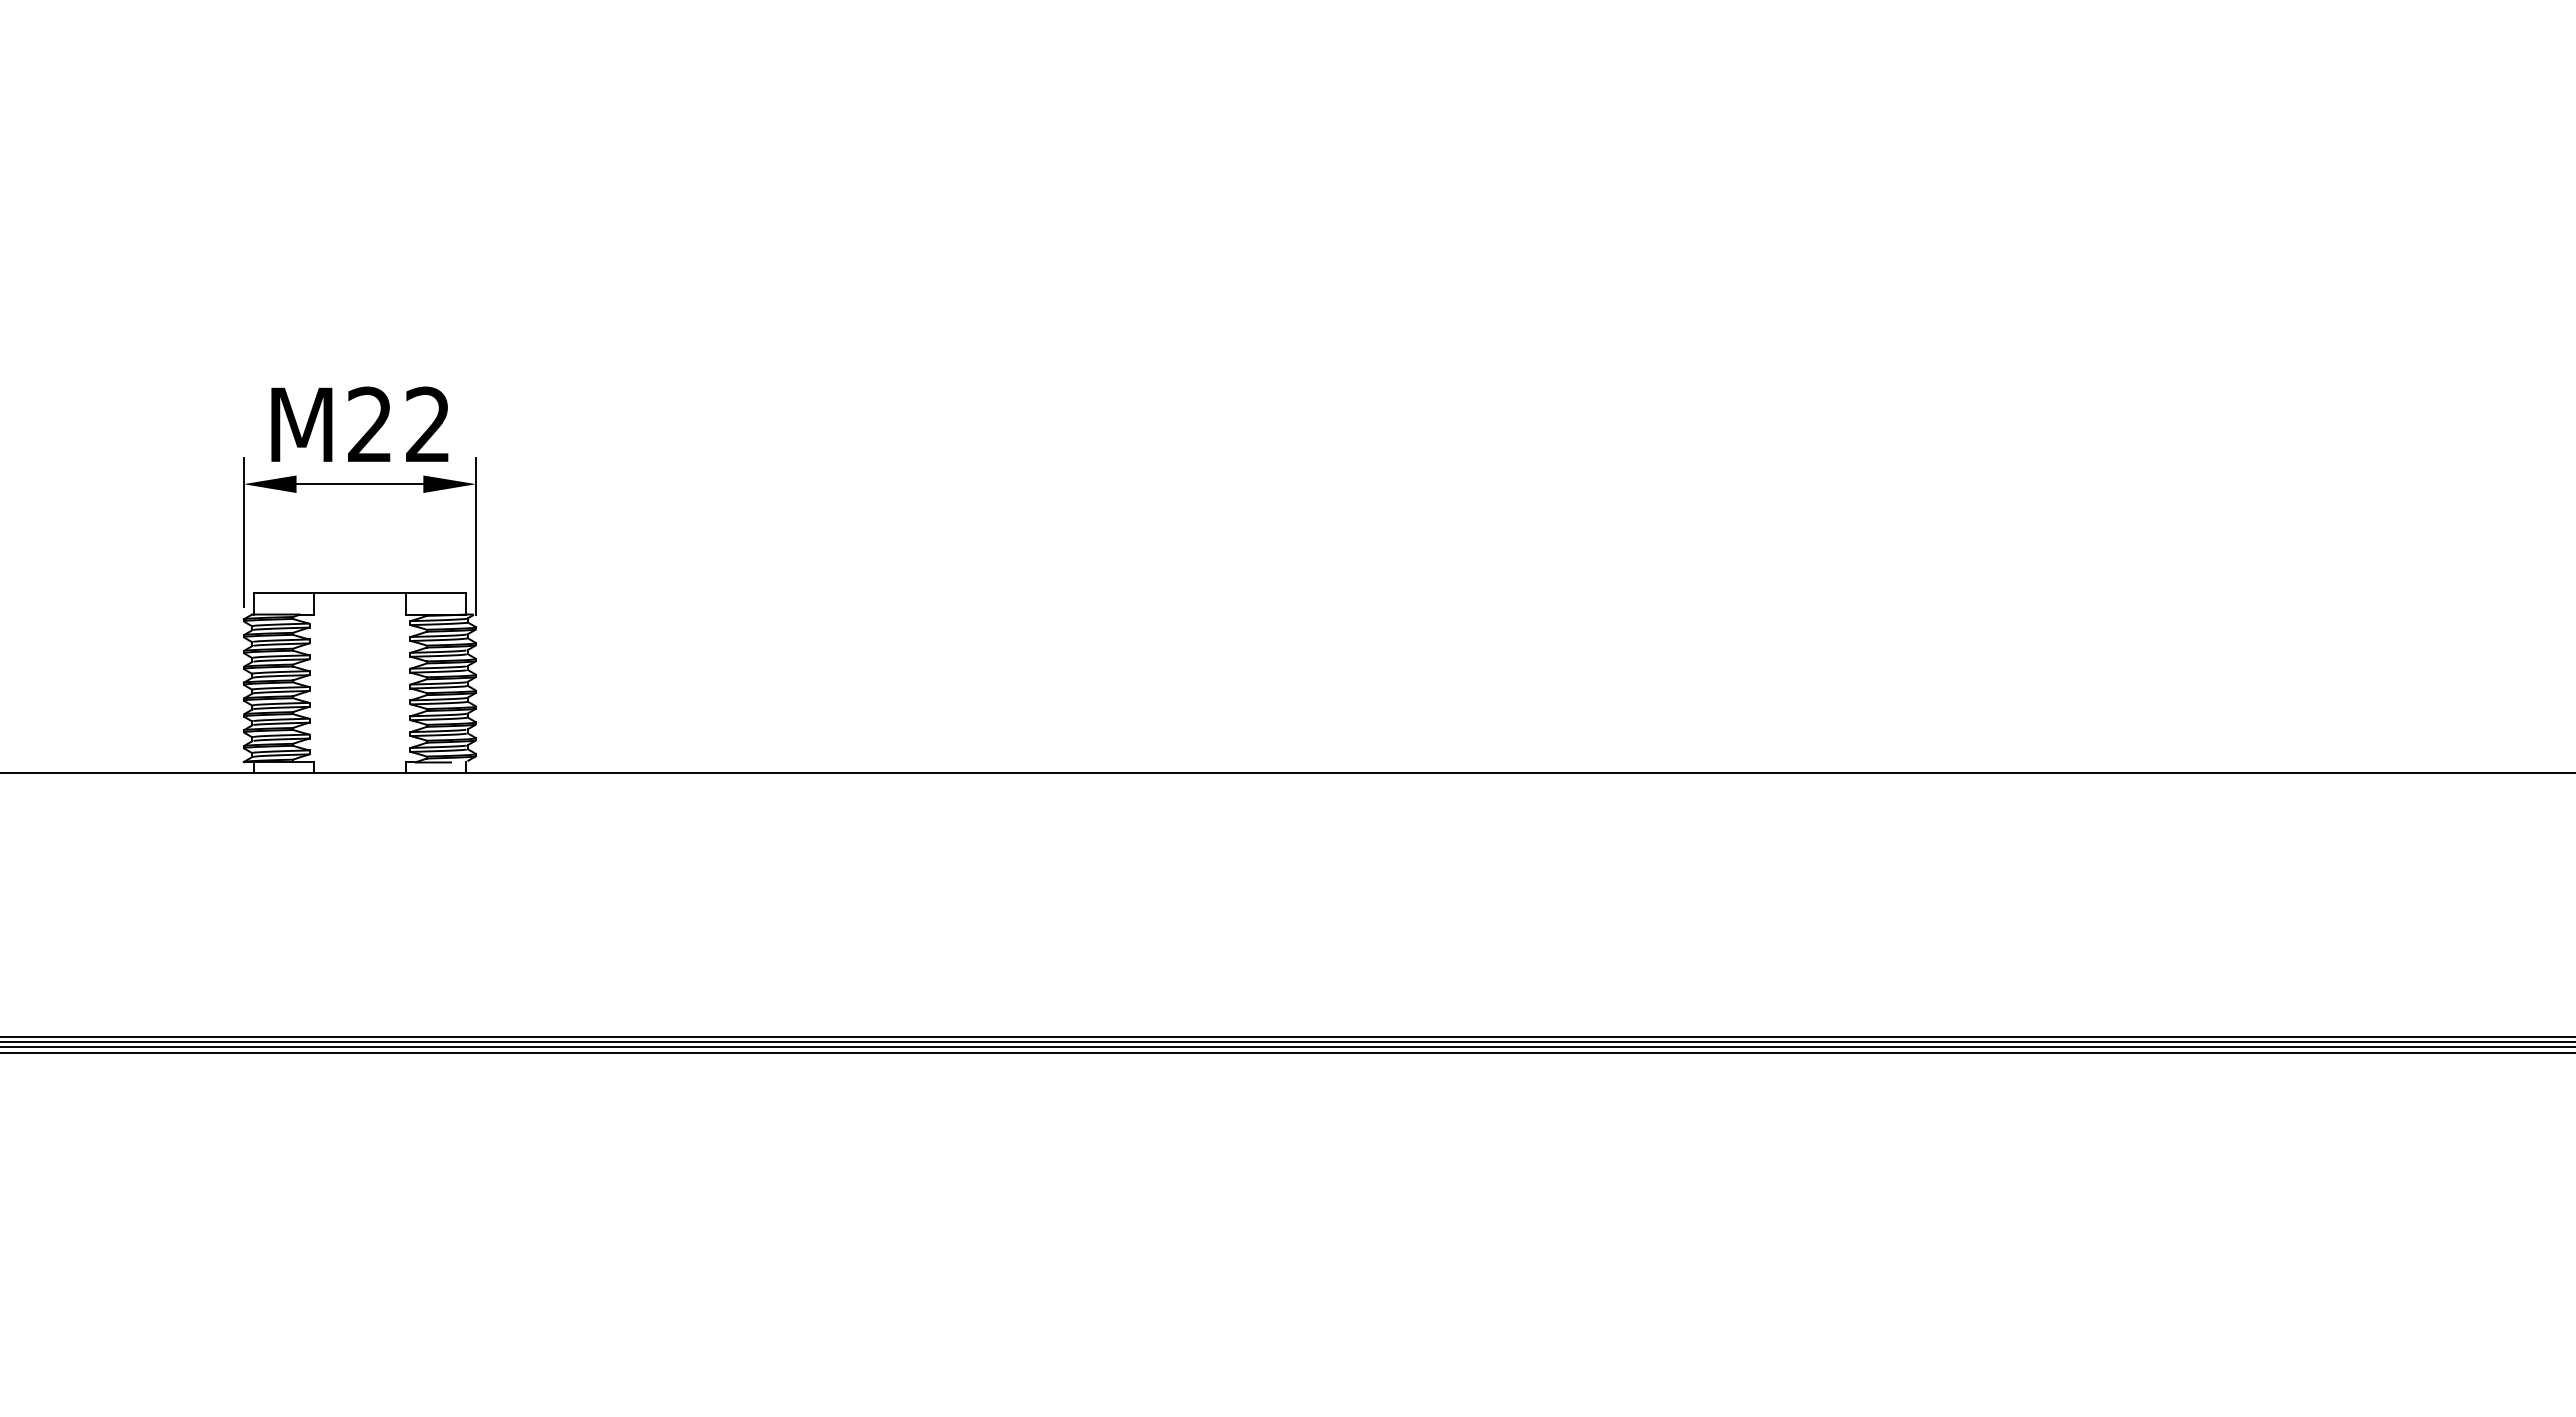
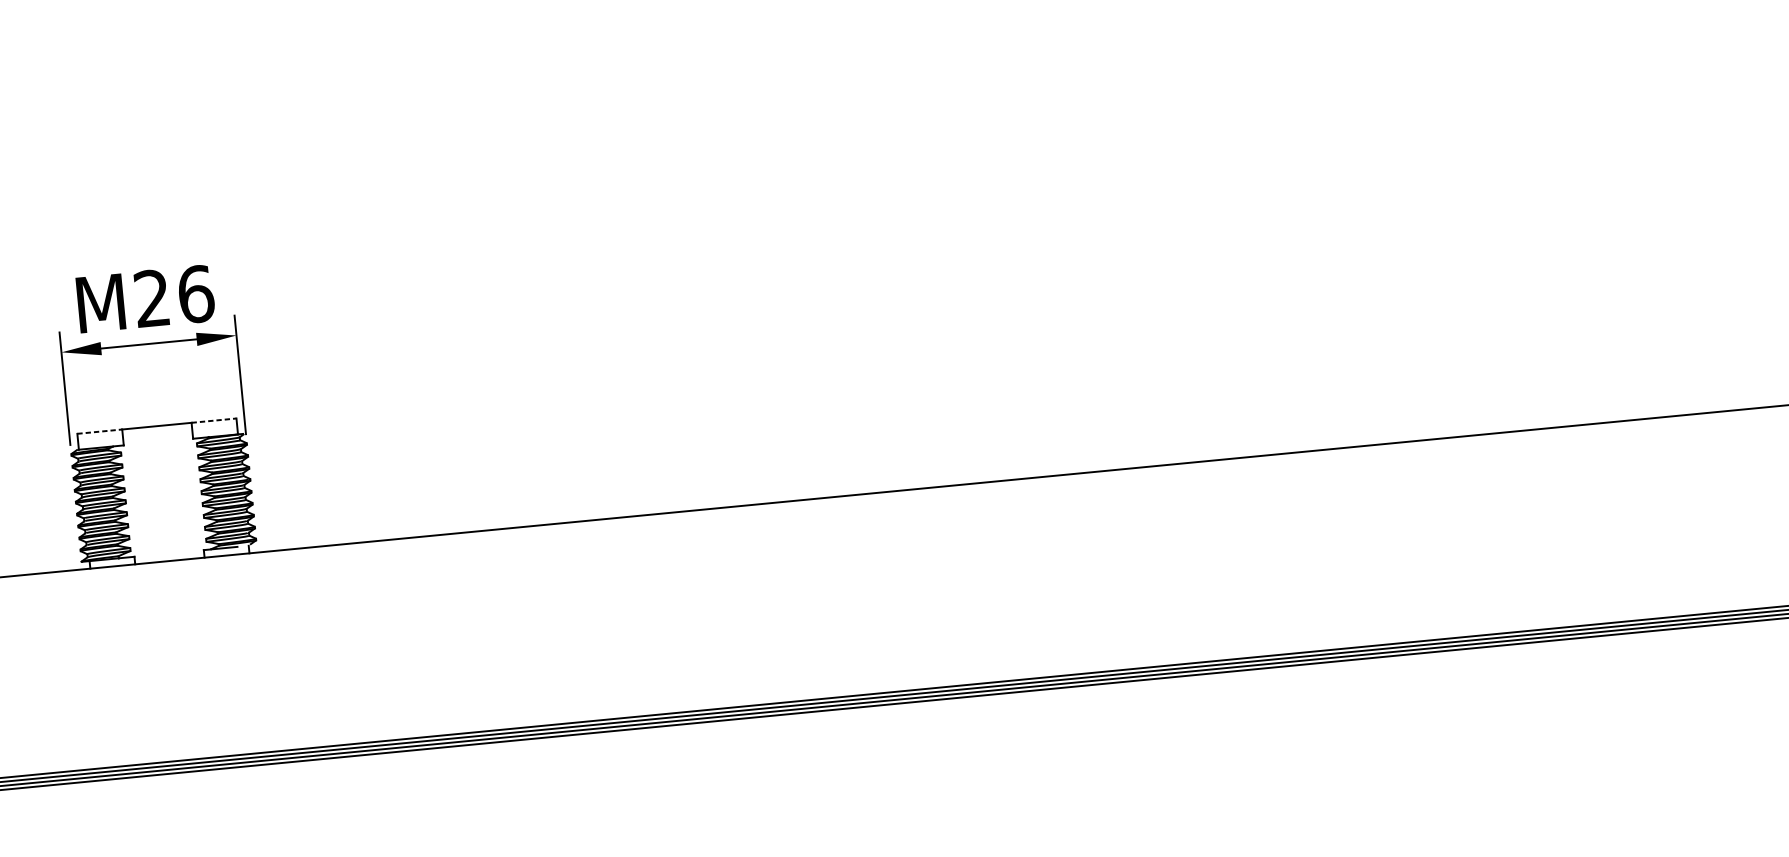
text: (428, 424) -> (196, 294), M22 -> M26
line: (284, 593) -> (100, 431), solid -> dashed
line: (435, 593) -> (213, 420), solid -> dashed

